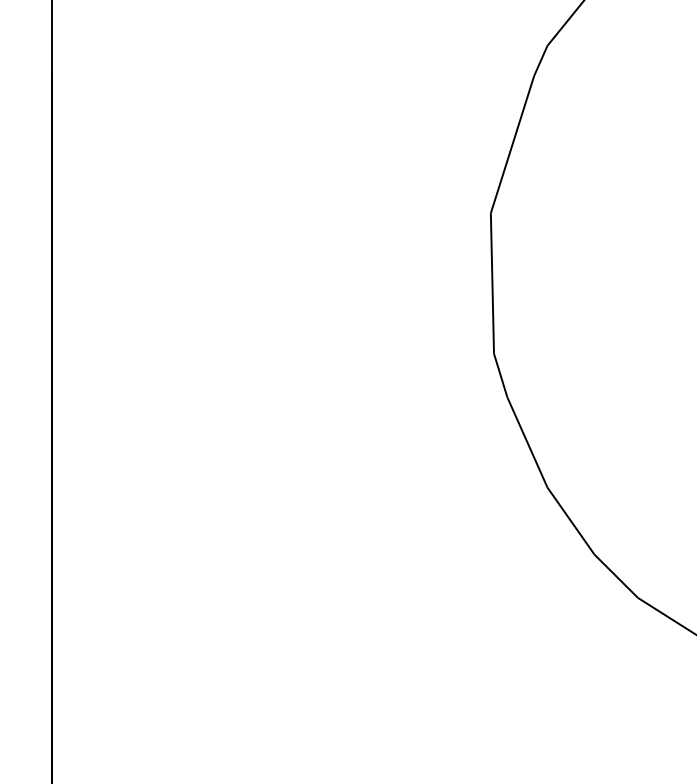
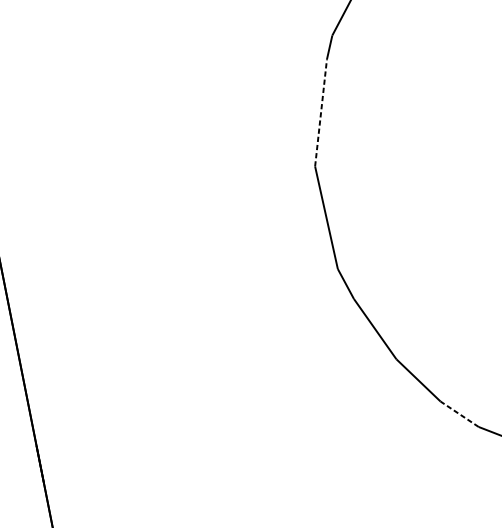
line: (512, 144) -> (321, 112), solid -> dashed
line: (616, 576) -> (459, 414), solid -> dashed

